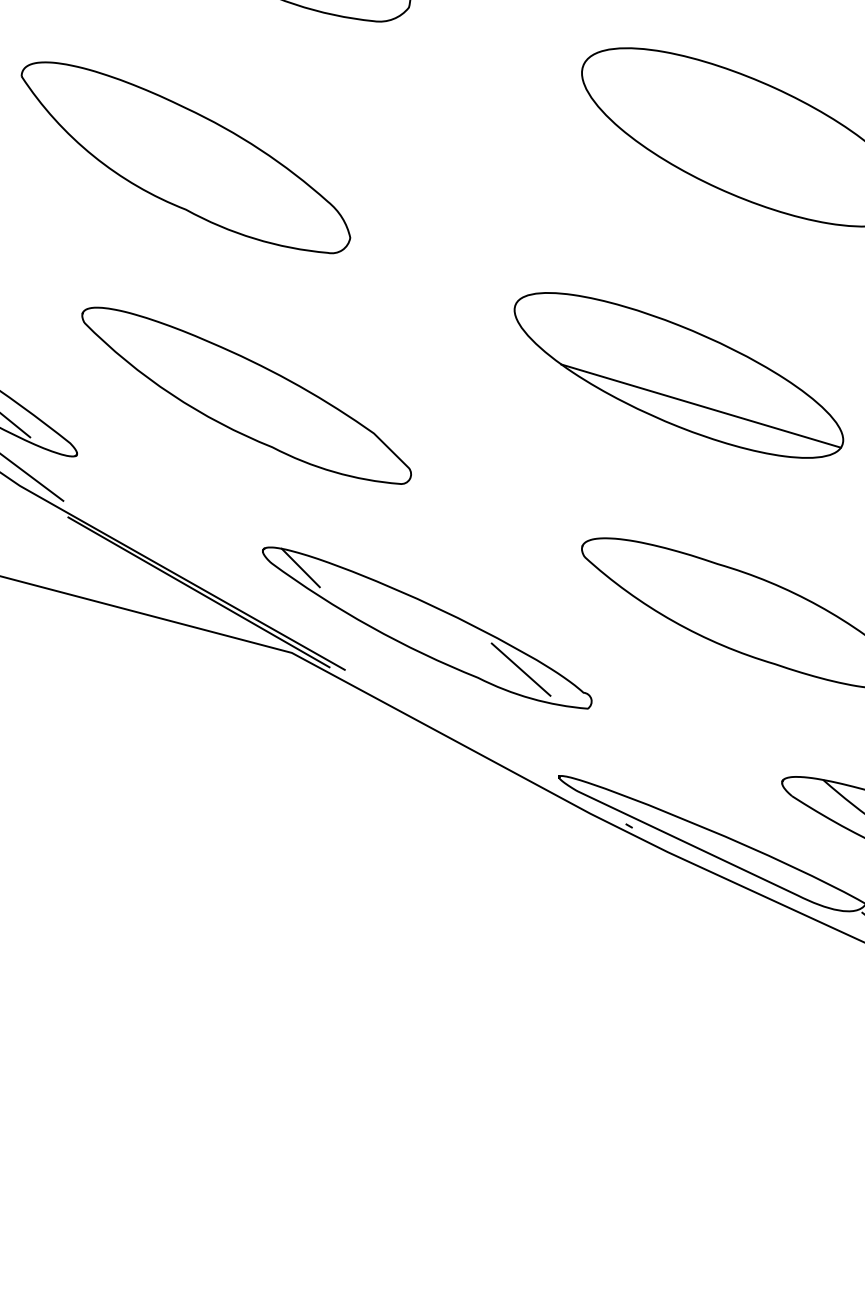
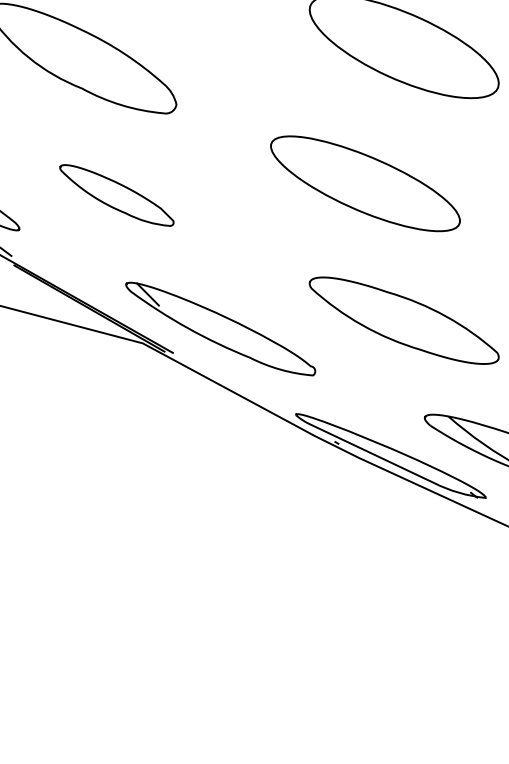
part: (246, 395) -> (116, 195), size x0.6
line: (699, 406) -> (377, 201), removed
line: (520, 670) -> (274, 353), removed

